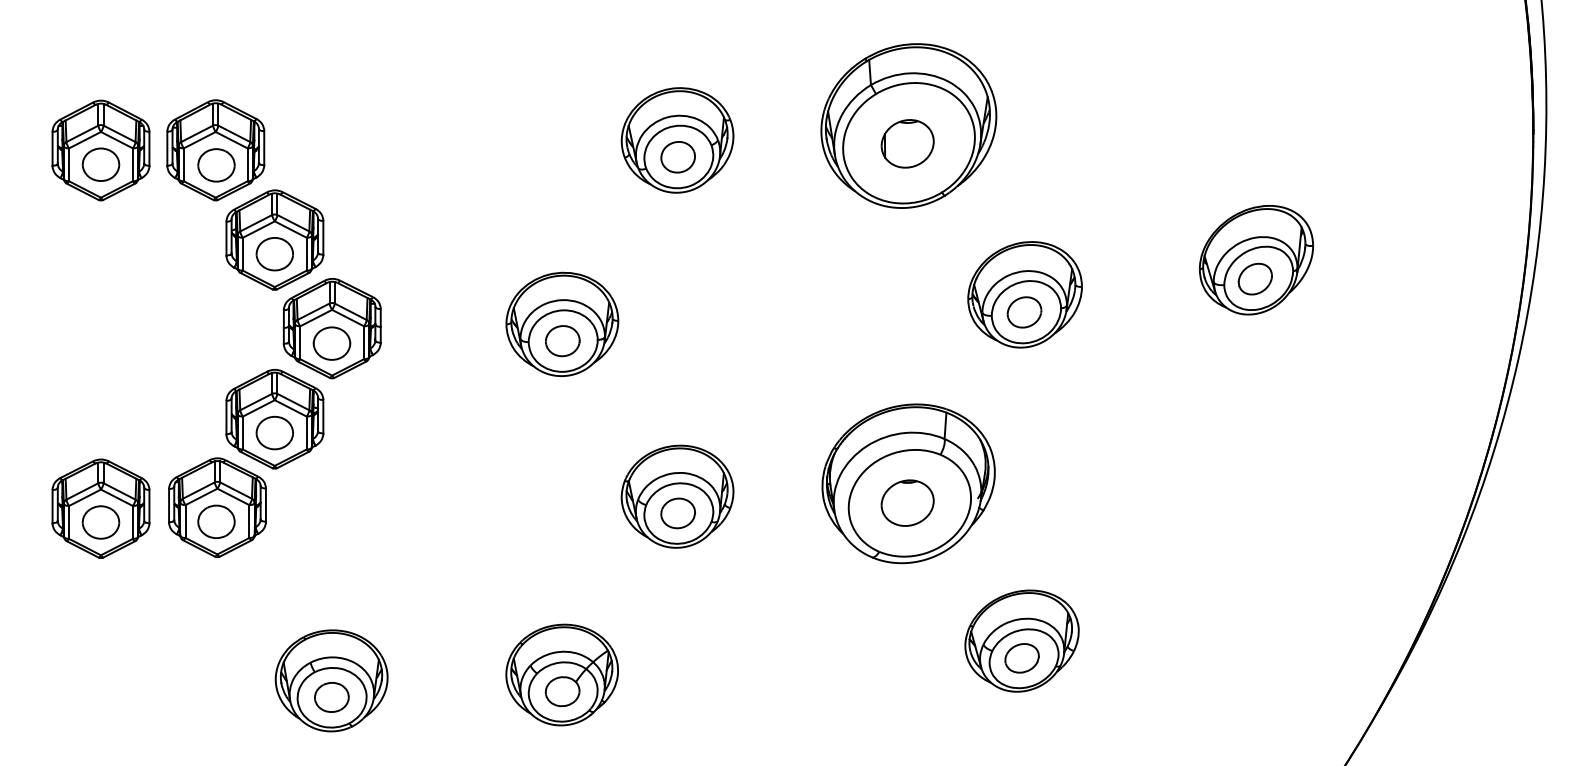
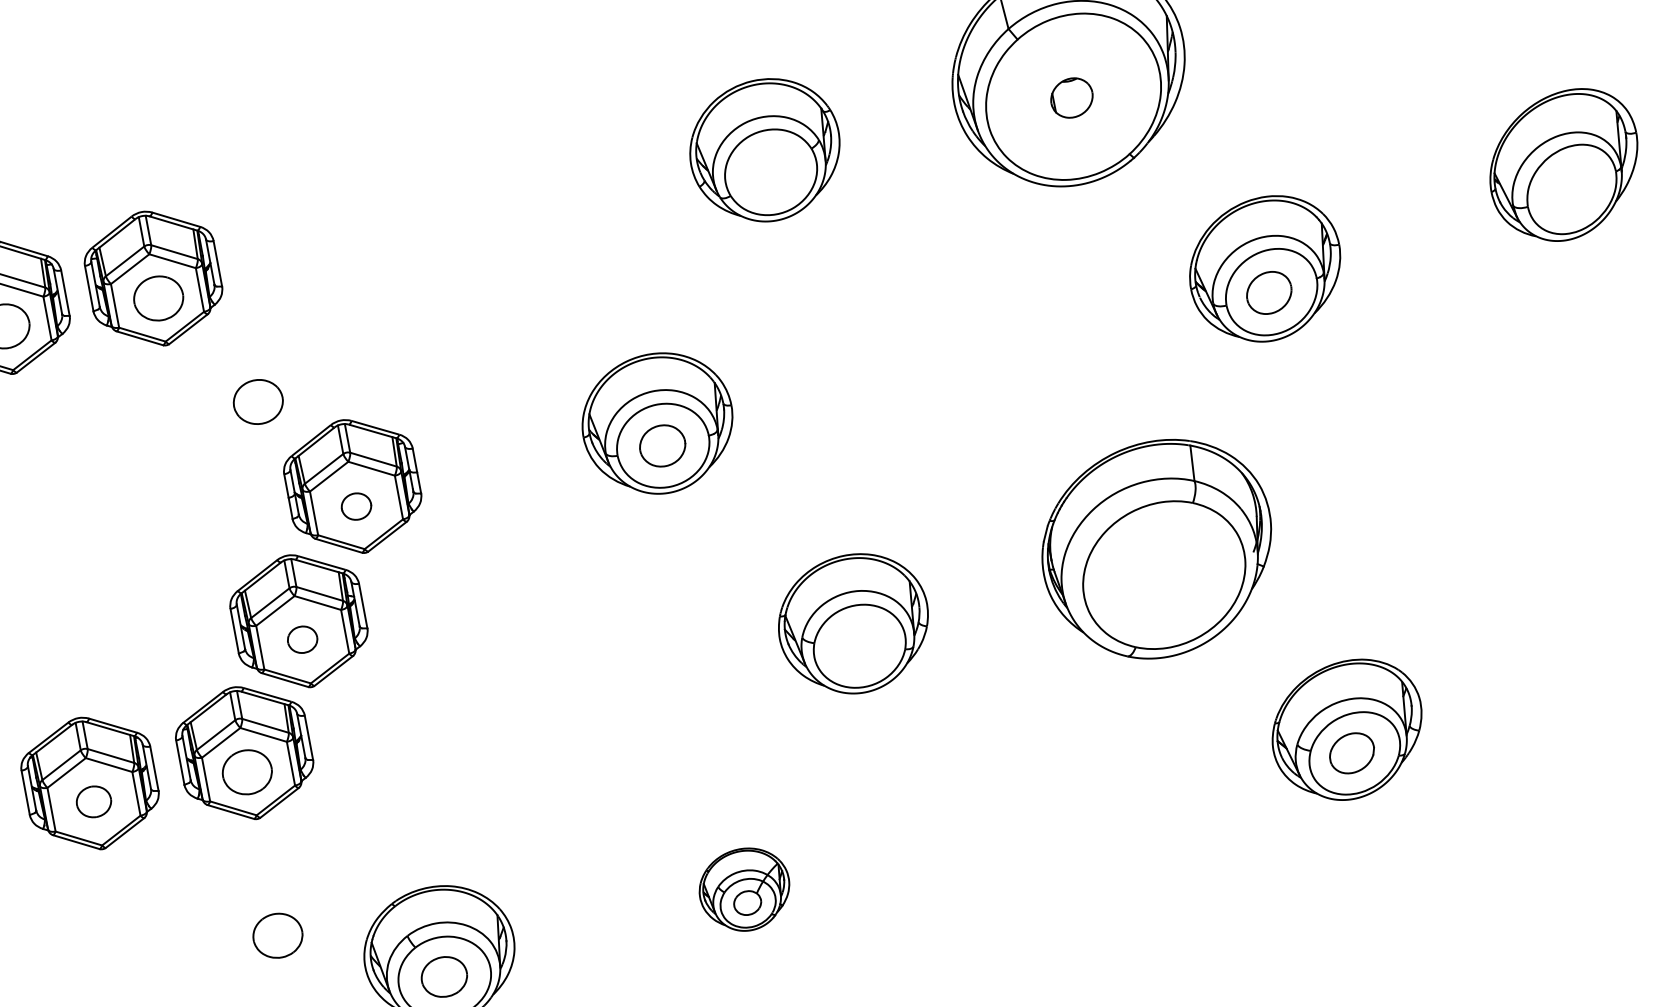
part: (907, 143) -> (1071, 97), size x0.6
part: (677, 157) -> (769, 173), removed
part: (274, 239) -> (254, 382), removed
part: (1254, 278) -> (1566, 190), removed
part: (331, 343) -> (355, 506), size x0.6
part: (274, 432) -> (302, 639), size x0.6
part: (907, 502) -> (1160, 574), removed
part: (677, 513) -> (857, 646), removed
part: (100, 522) -> (93, 801), size x0.7
part: (216, 644) -> (277, 935), added
part: (561, 674) -> (743, 889), size x0.6

